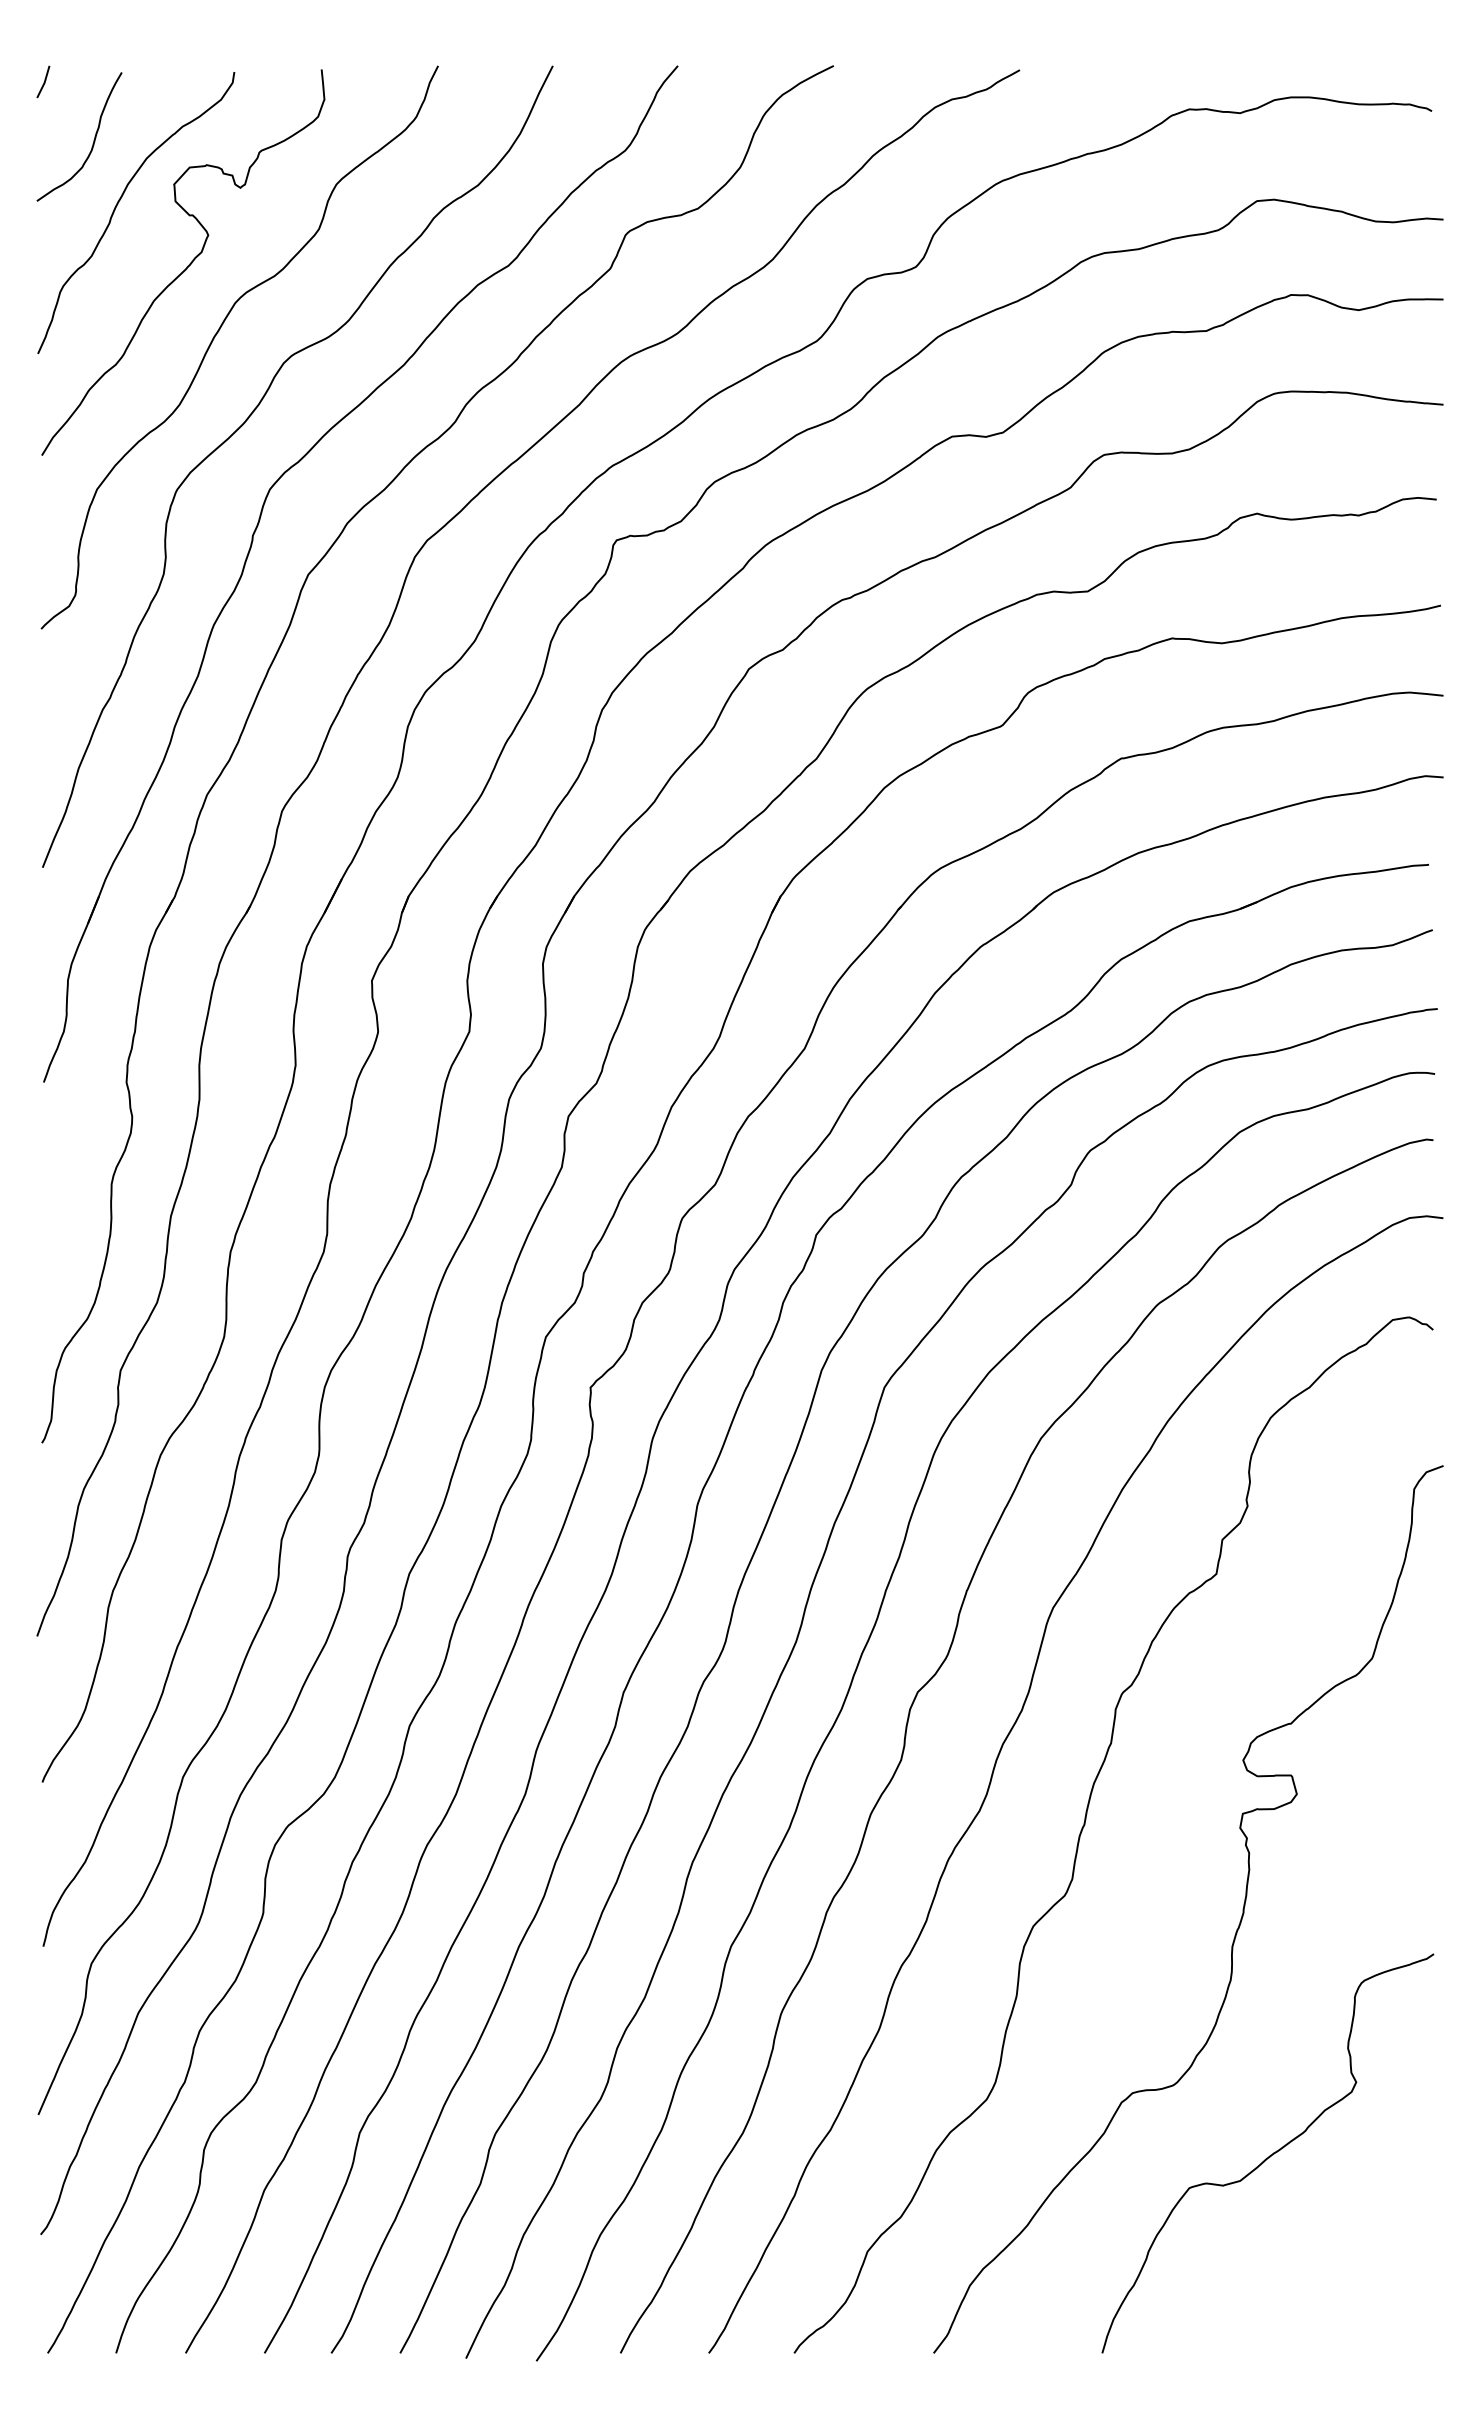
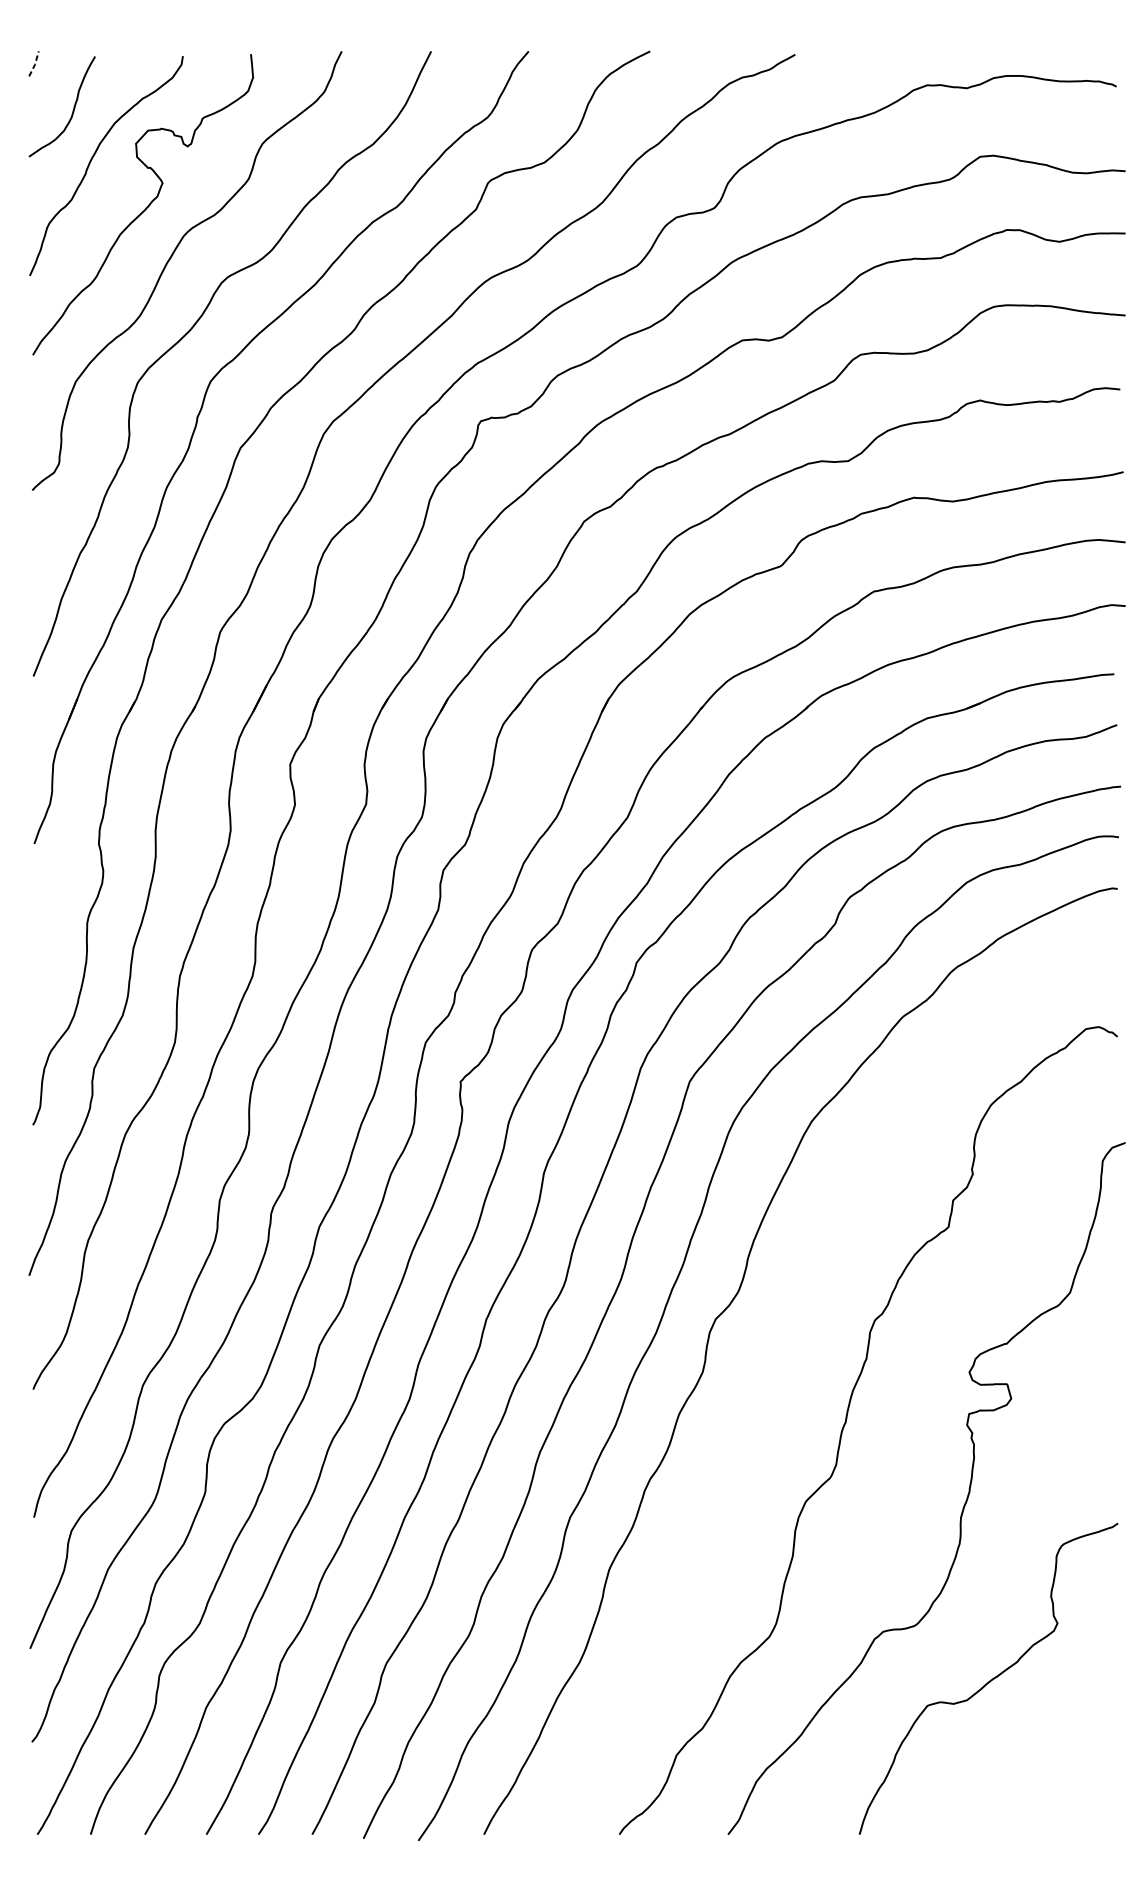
line: (44, 82) -> (34, 64), solid -> dashed
curve: (1000, 1753) -> (780, 1367), removed

